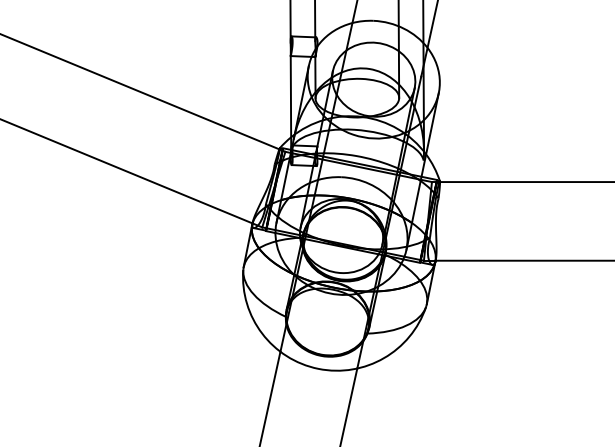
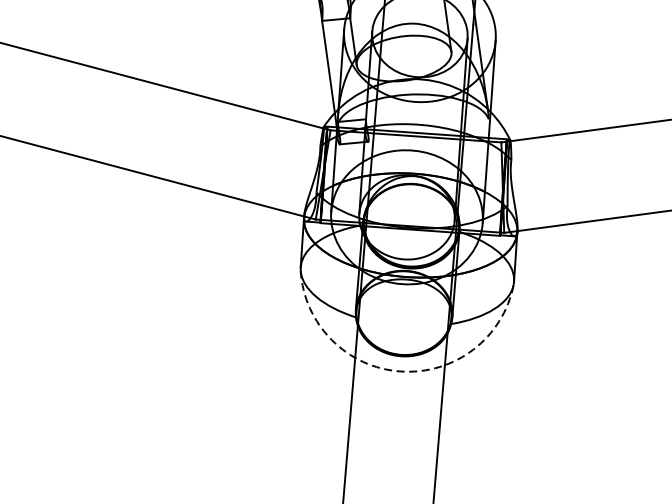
arc: (318, 368) -> (400, 371), solid -> dashed

